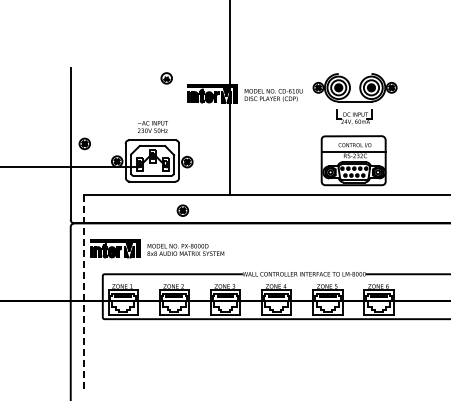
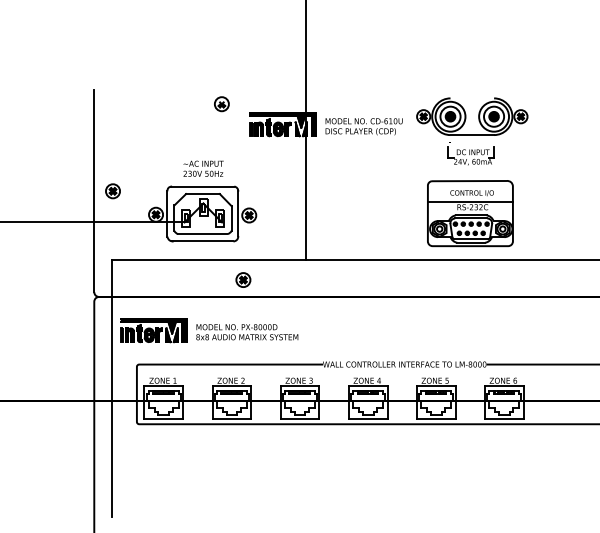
line: (84, 292) -> (112, 388), dashed -> solid

